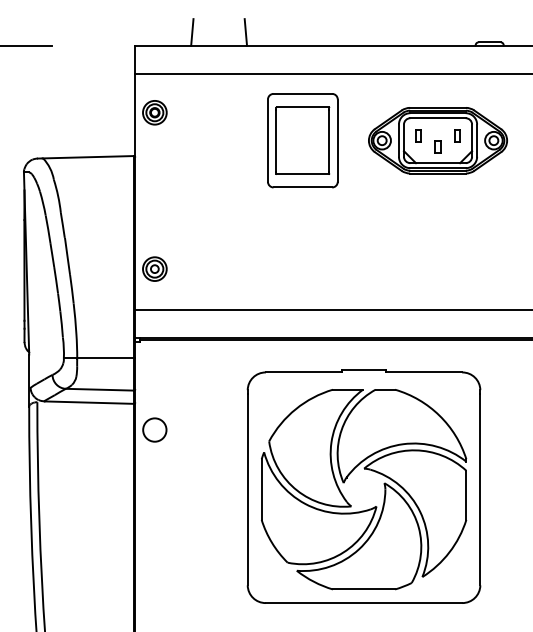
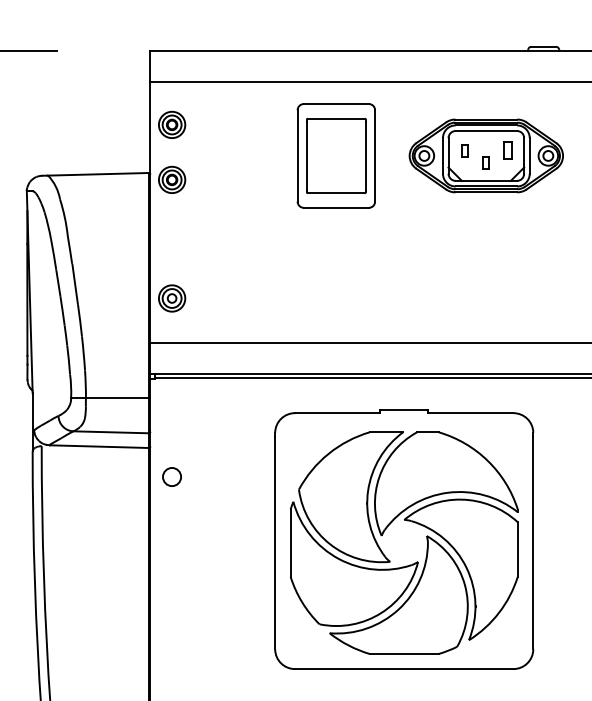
line: (192, 32) -> (213, 35), removed
line: (245, 32) -> (272, 35), removed
part: (457, 135) -> (507, 150), size x1.4
part: (155, 161) -> (172, 179), added
circle: (154, 429) -> (171, 476), size x0.7

